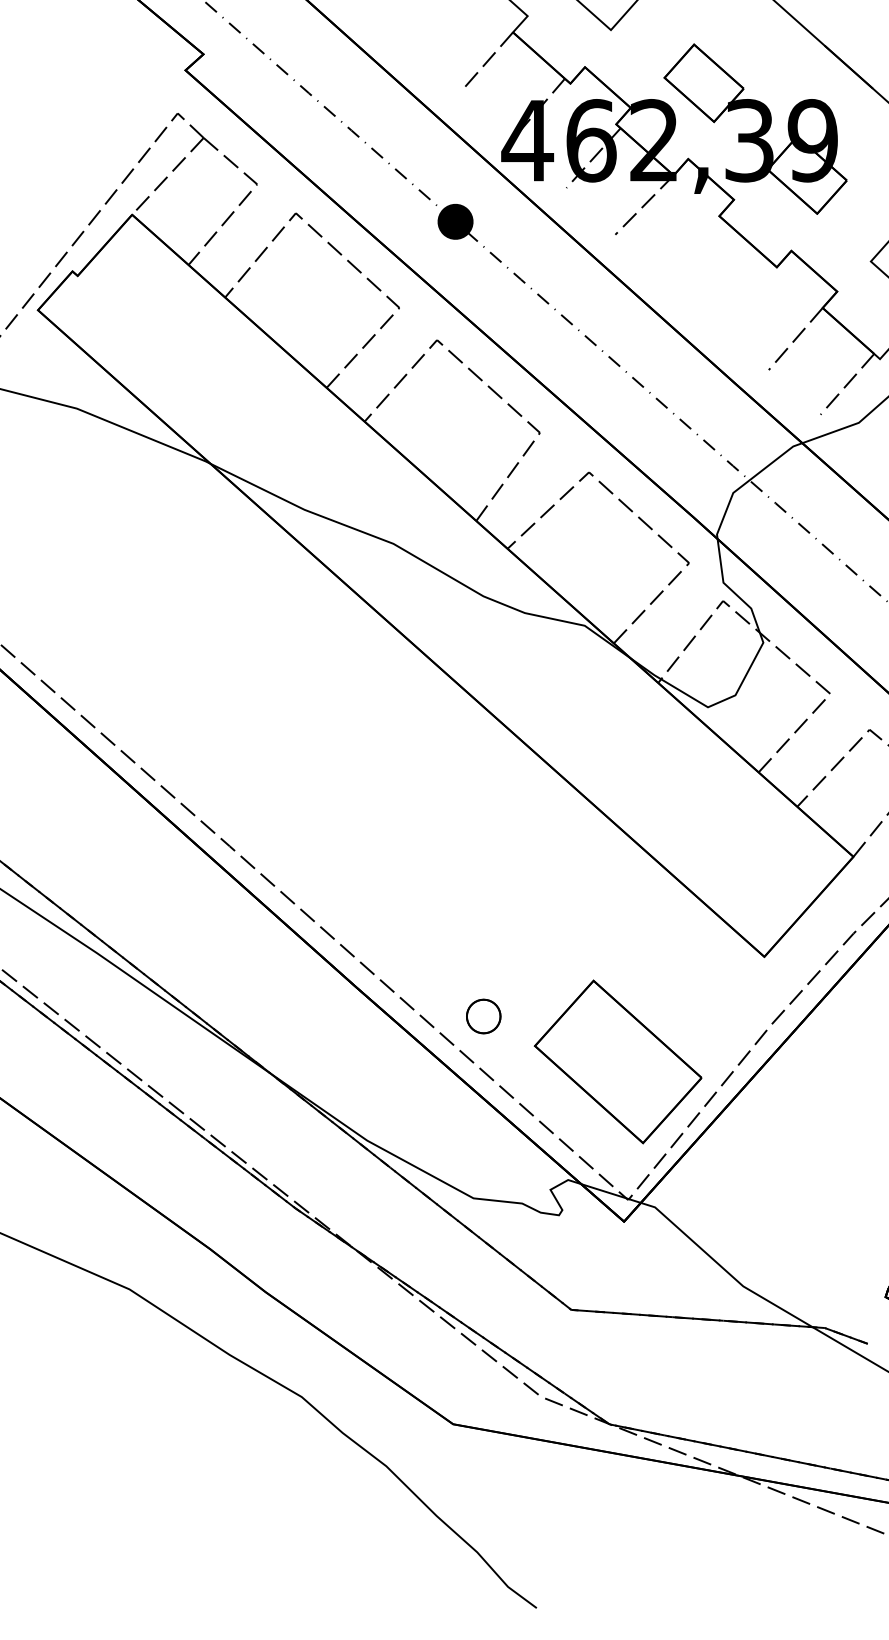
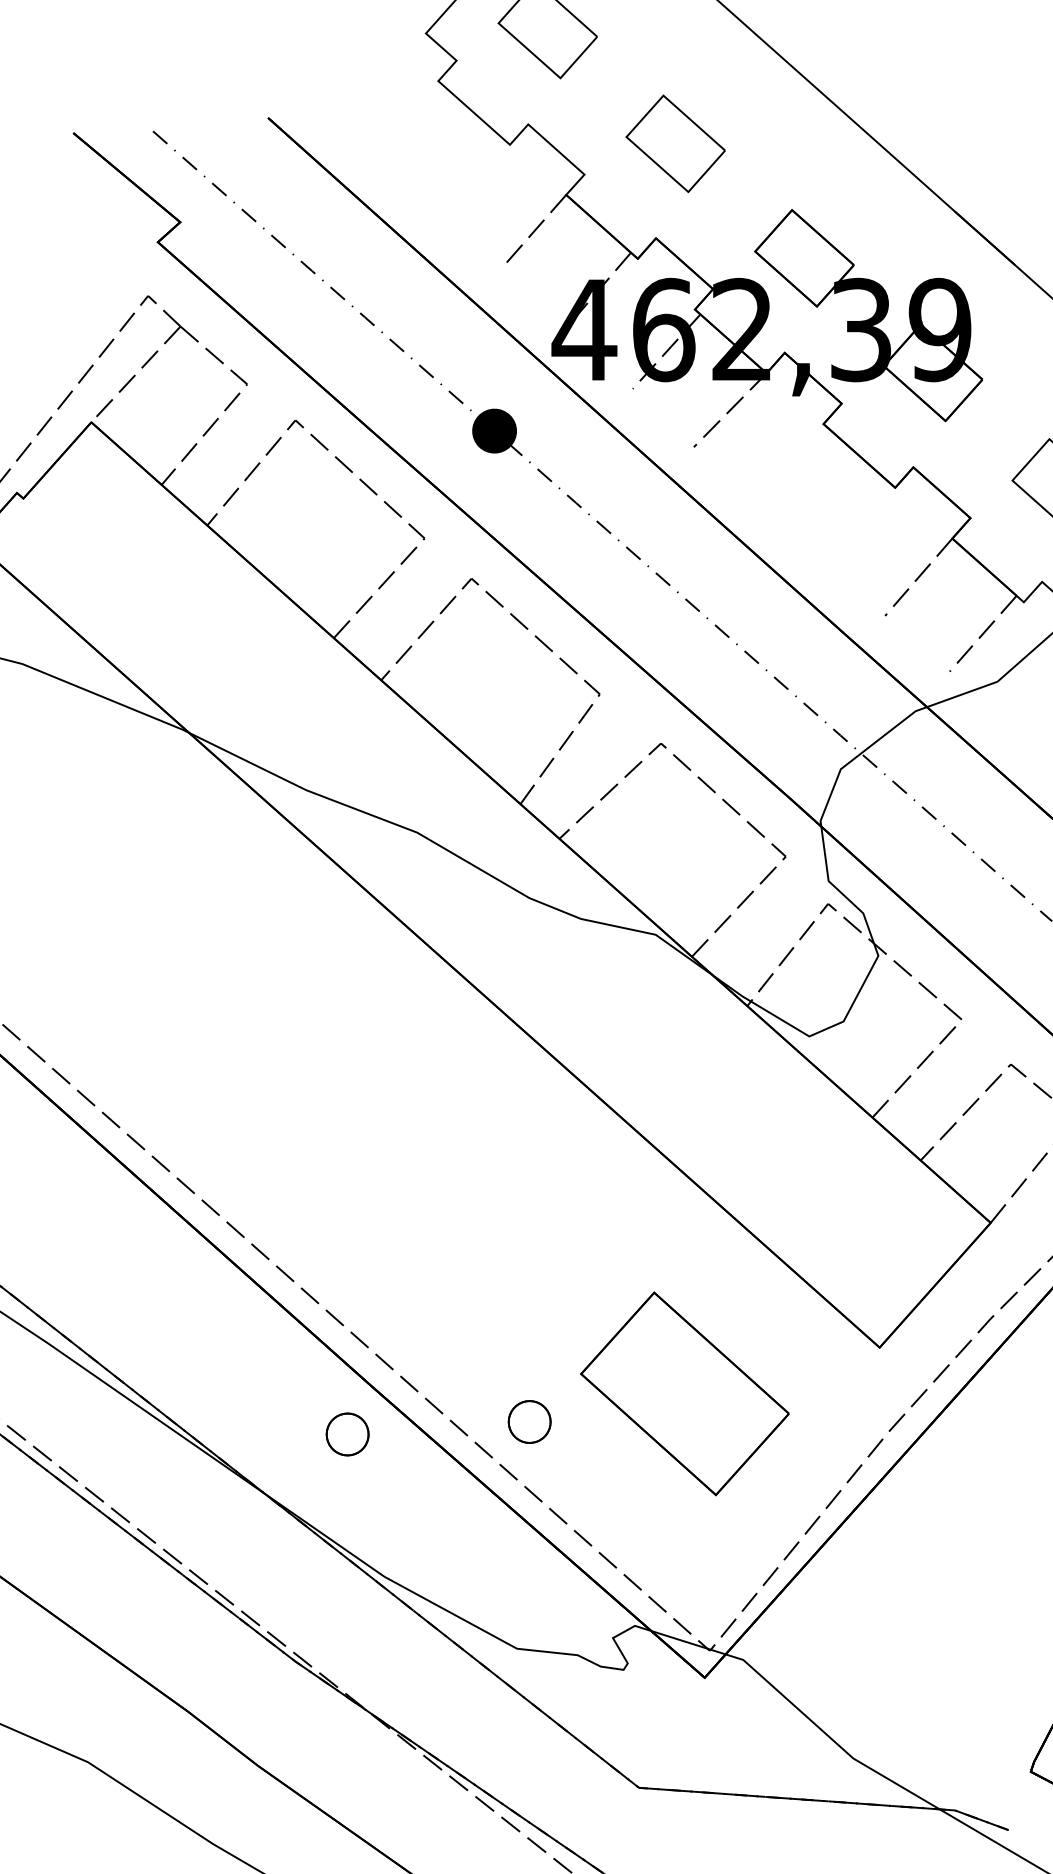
part: (337, 1026) -> (347, 1434), added
part: (617, 1061) -> (684, 1393), moved

